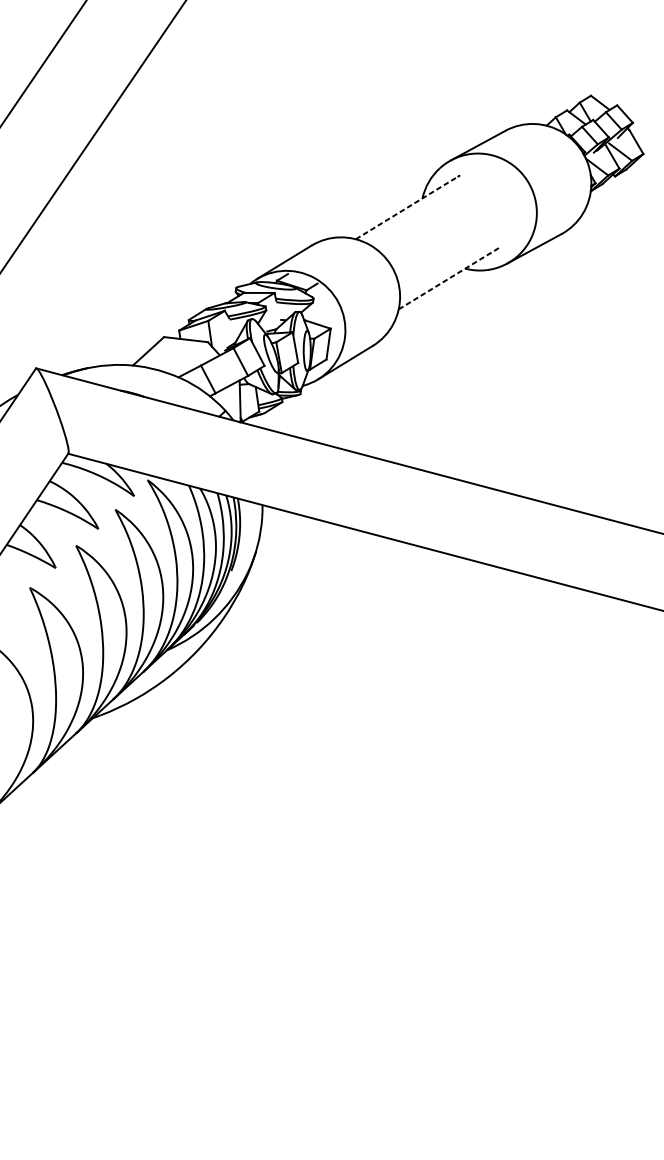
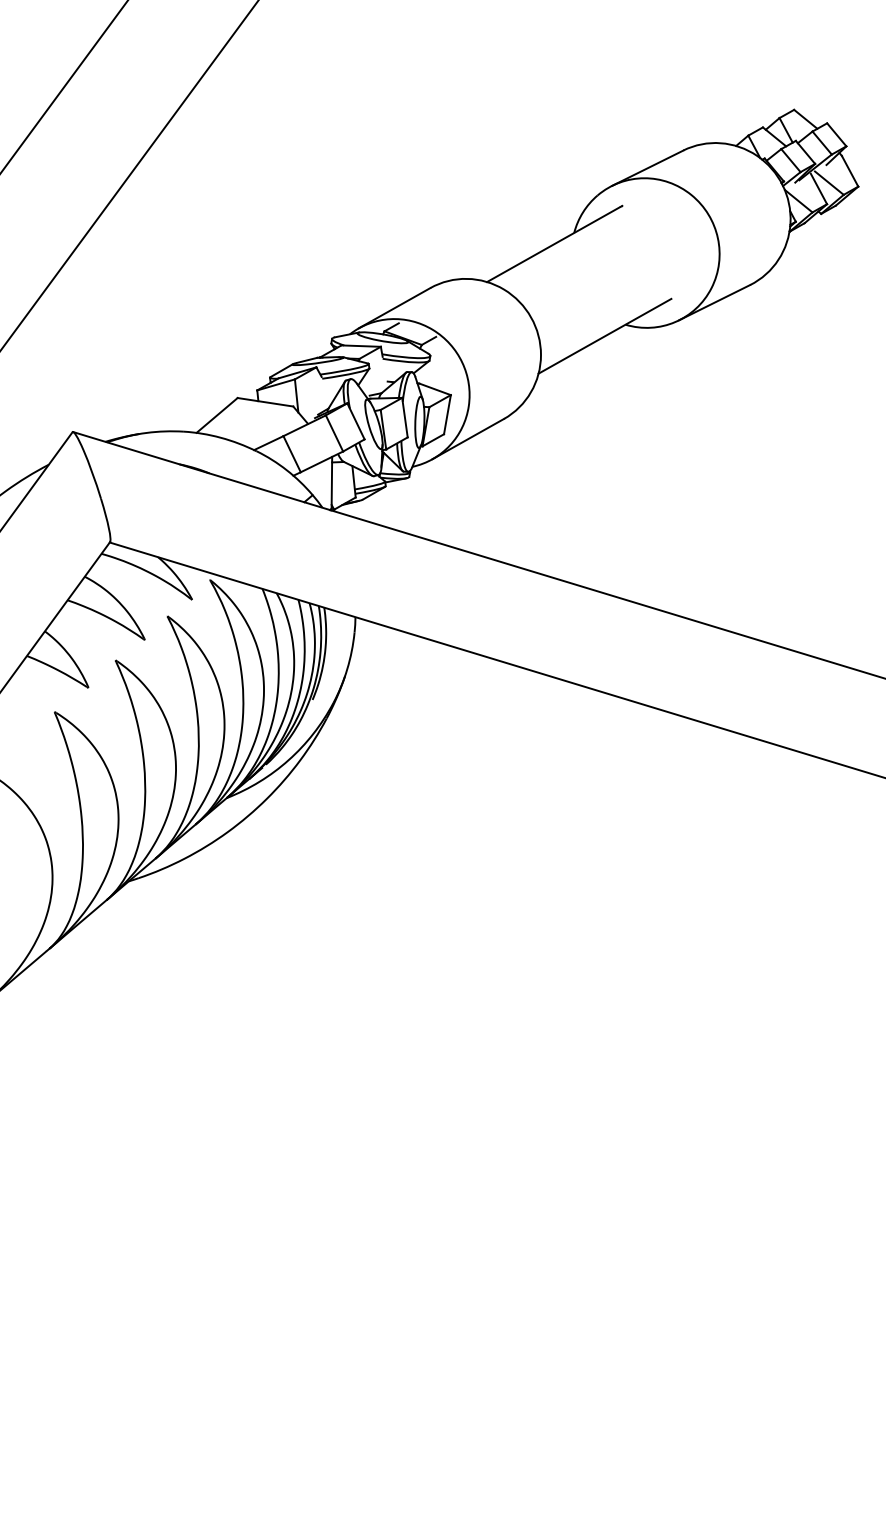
line: (406, 207) -> (553, 244), dashed -> solid
line: (449, 278) -> (605, 336), dashed -> solid

